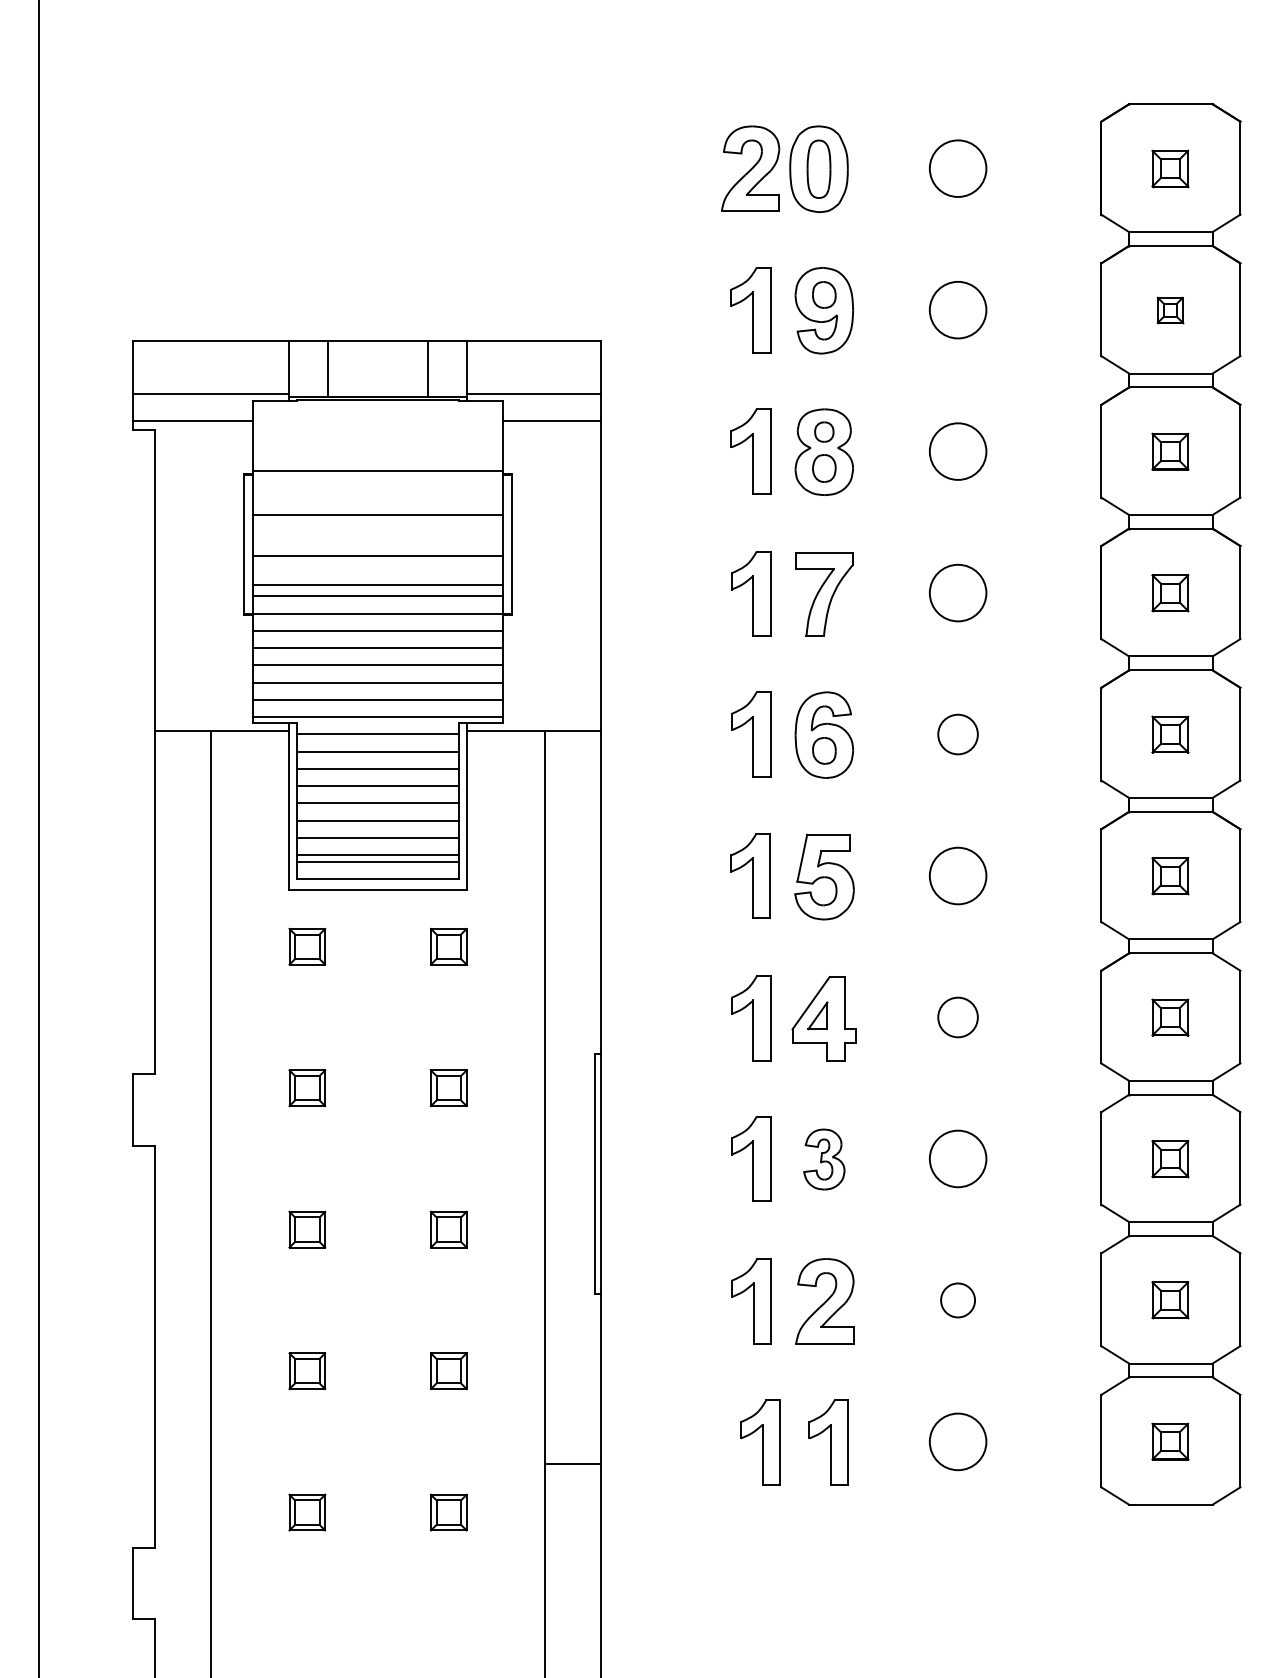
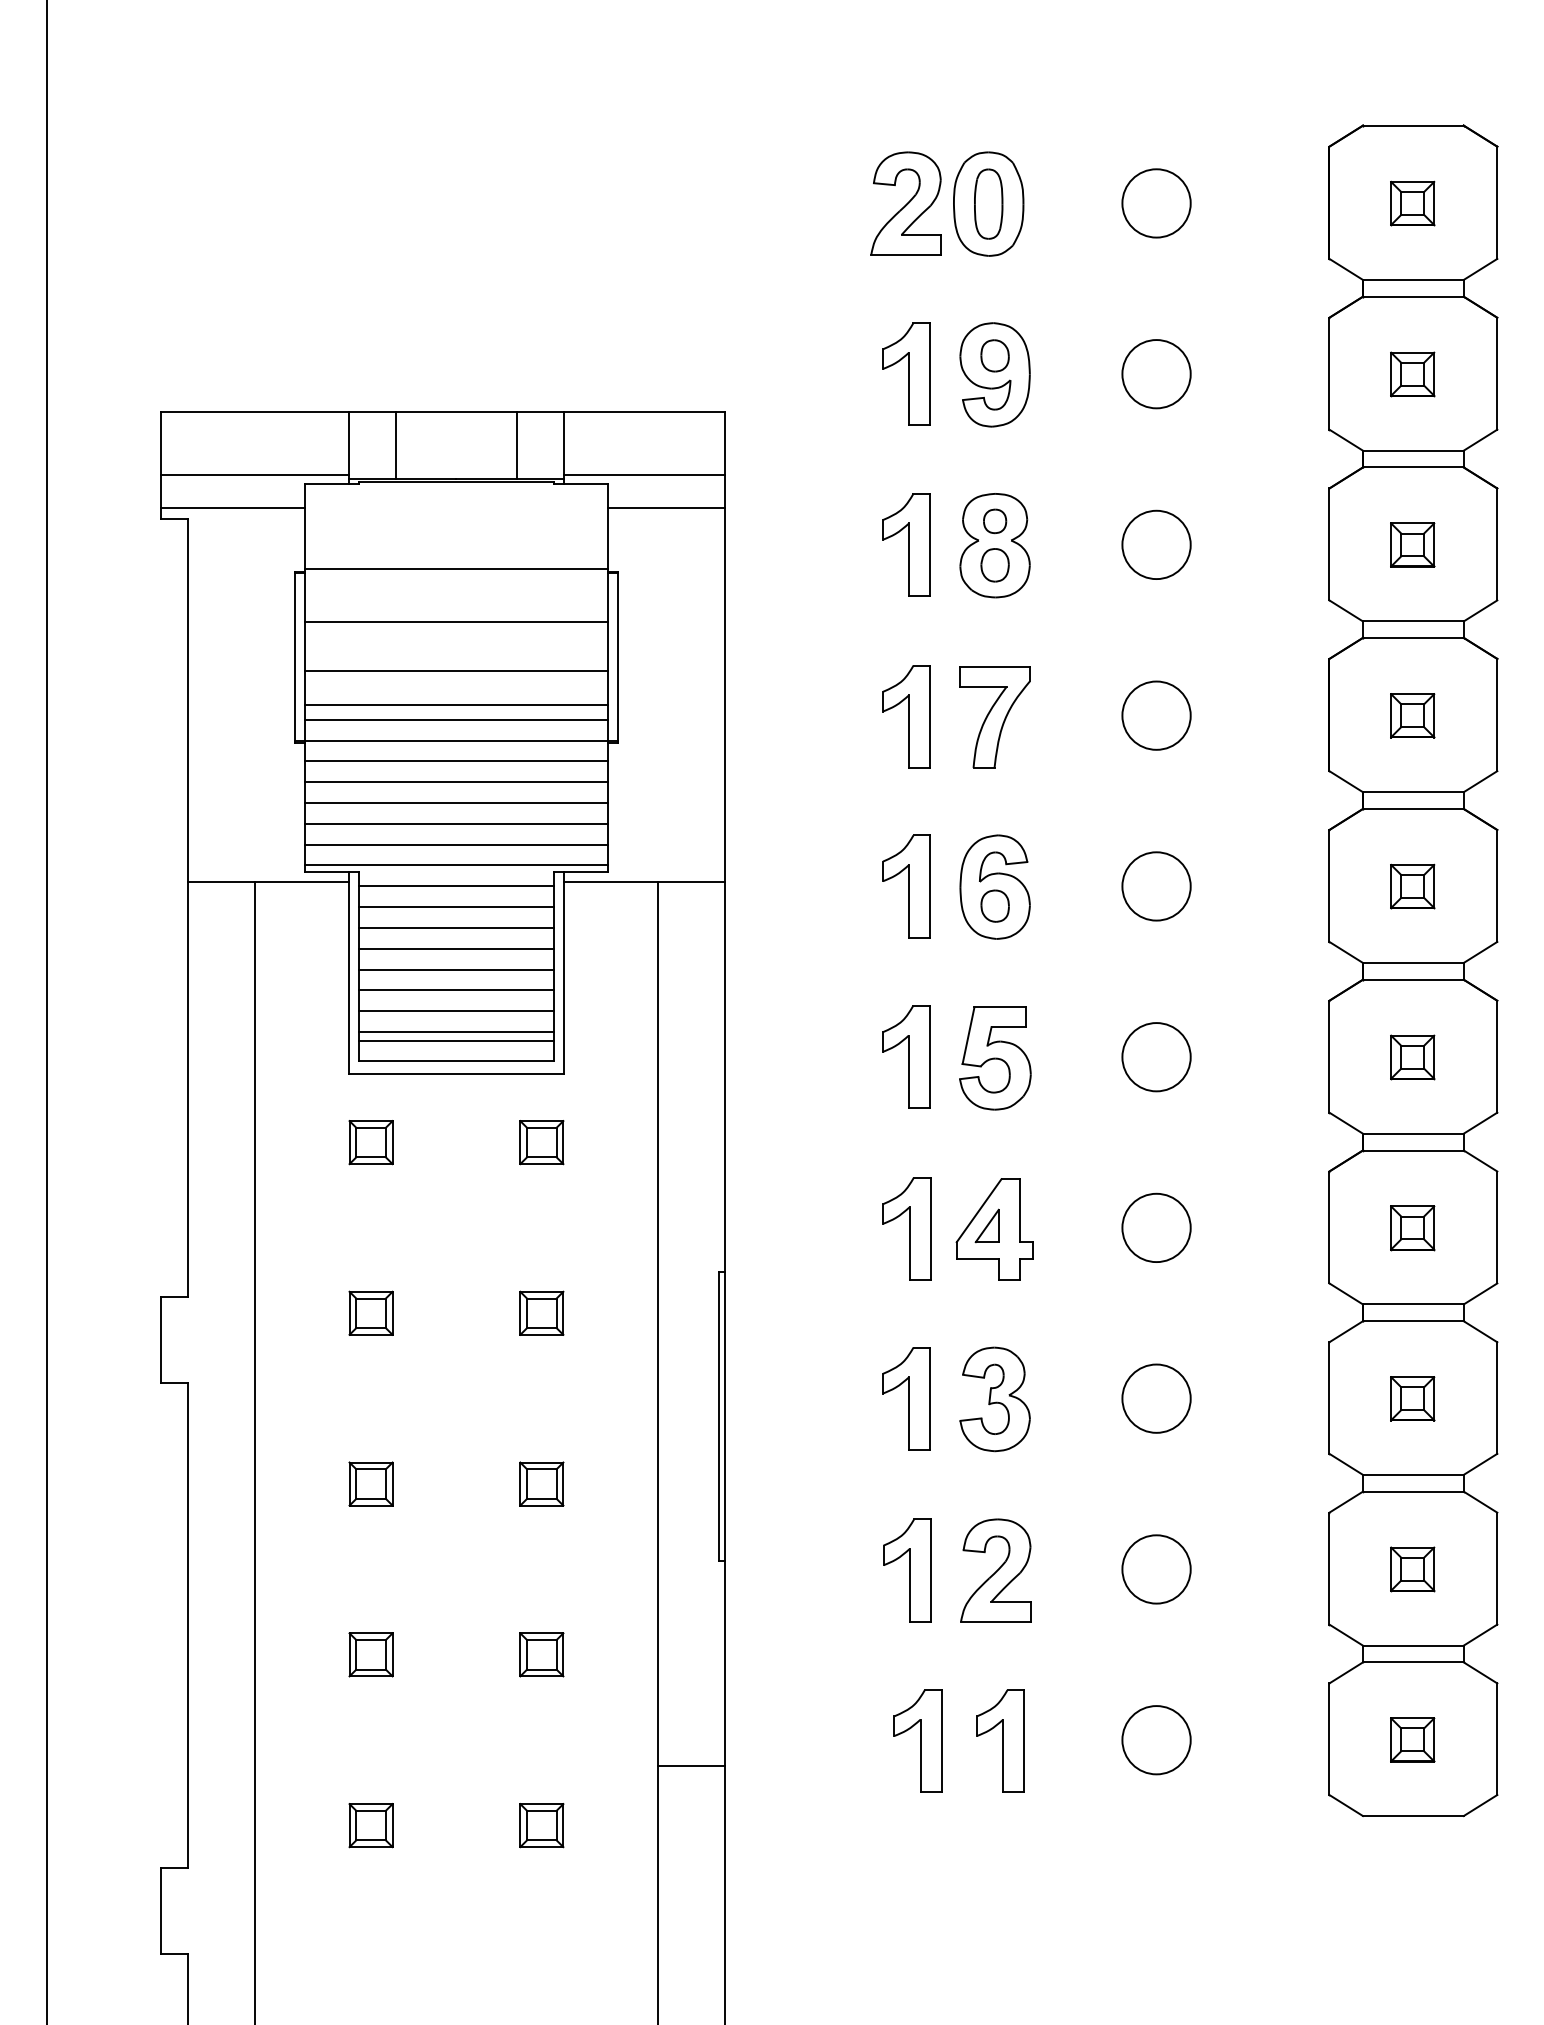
part: (1170, 310) -> (1412, 374), size x1.43
circle: (957, 734) -> (1155, 886), size x1.43
circle: (957, 1017) -> (1155, 1227), size x1.43
part: (824, 1159) -> (995, 1399), size x1.43
circle: (957, 1300) -> (1155, 1569), size x1.67

